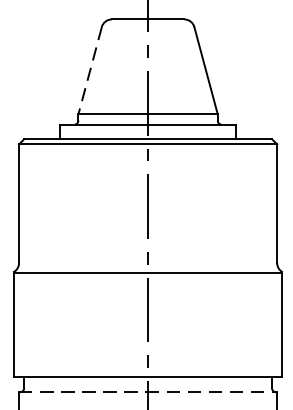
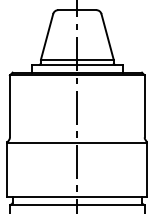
line: (90, 69) -> (47, 36), dashed -> solid
line: (148, 391) -> (77, 204), dashed -> solid

